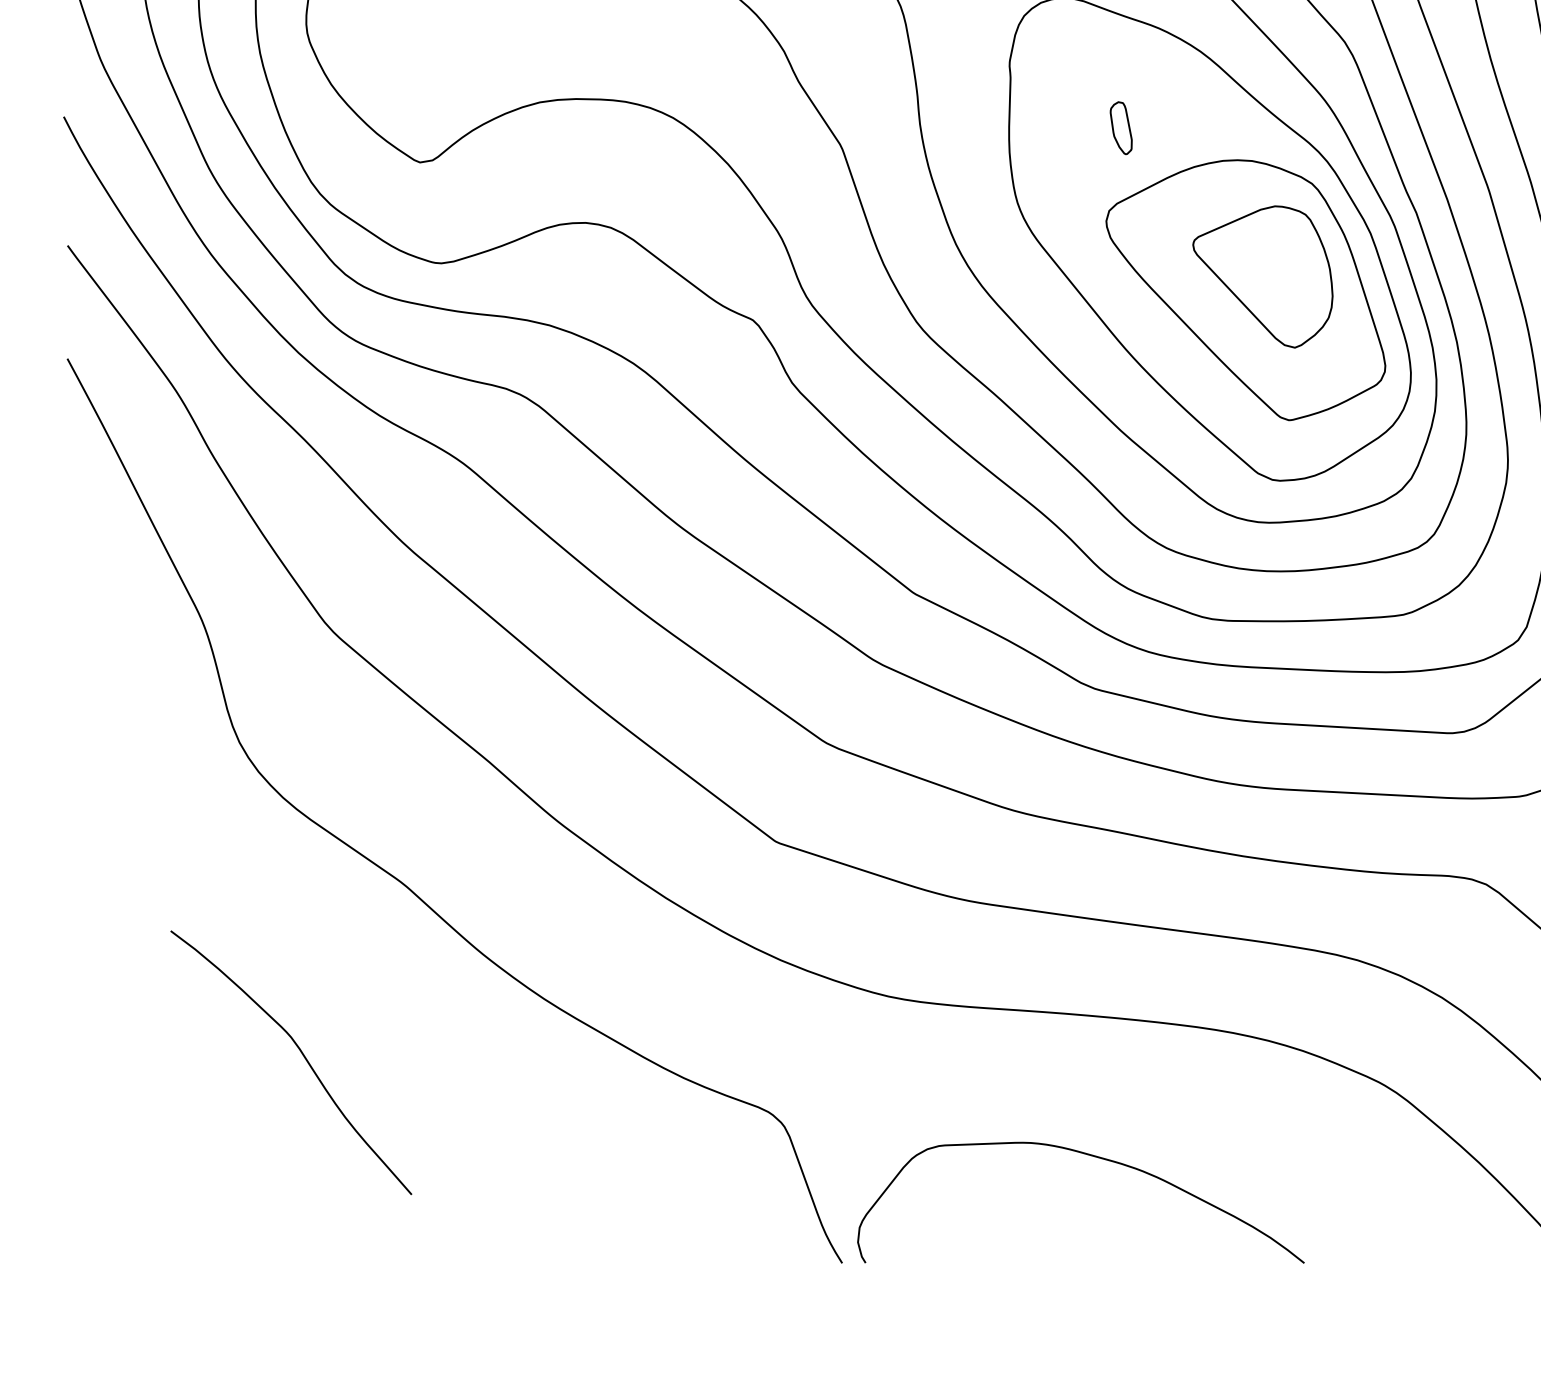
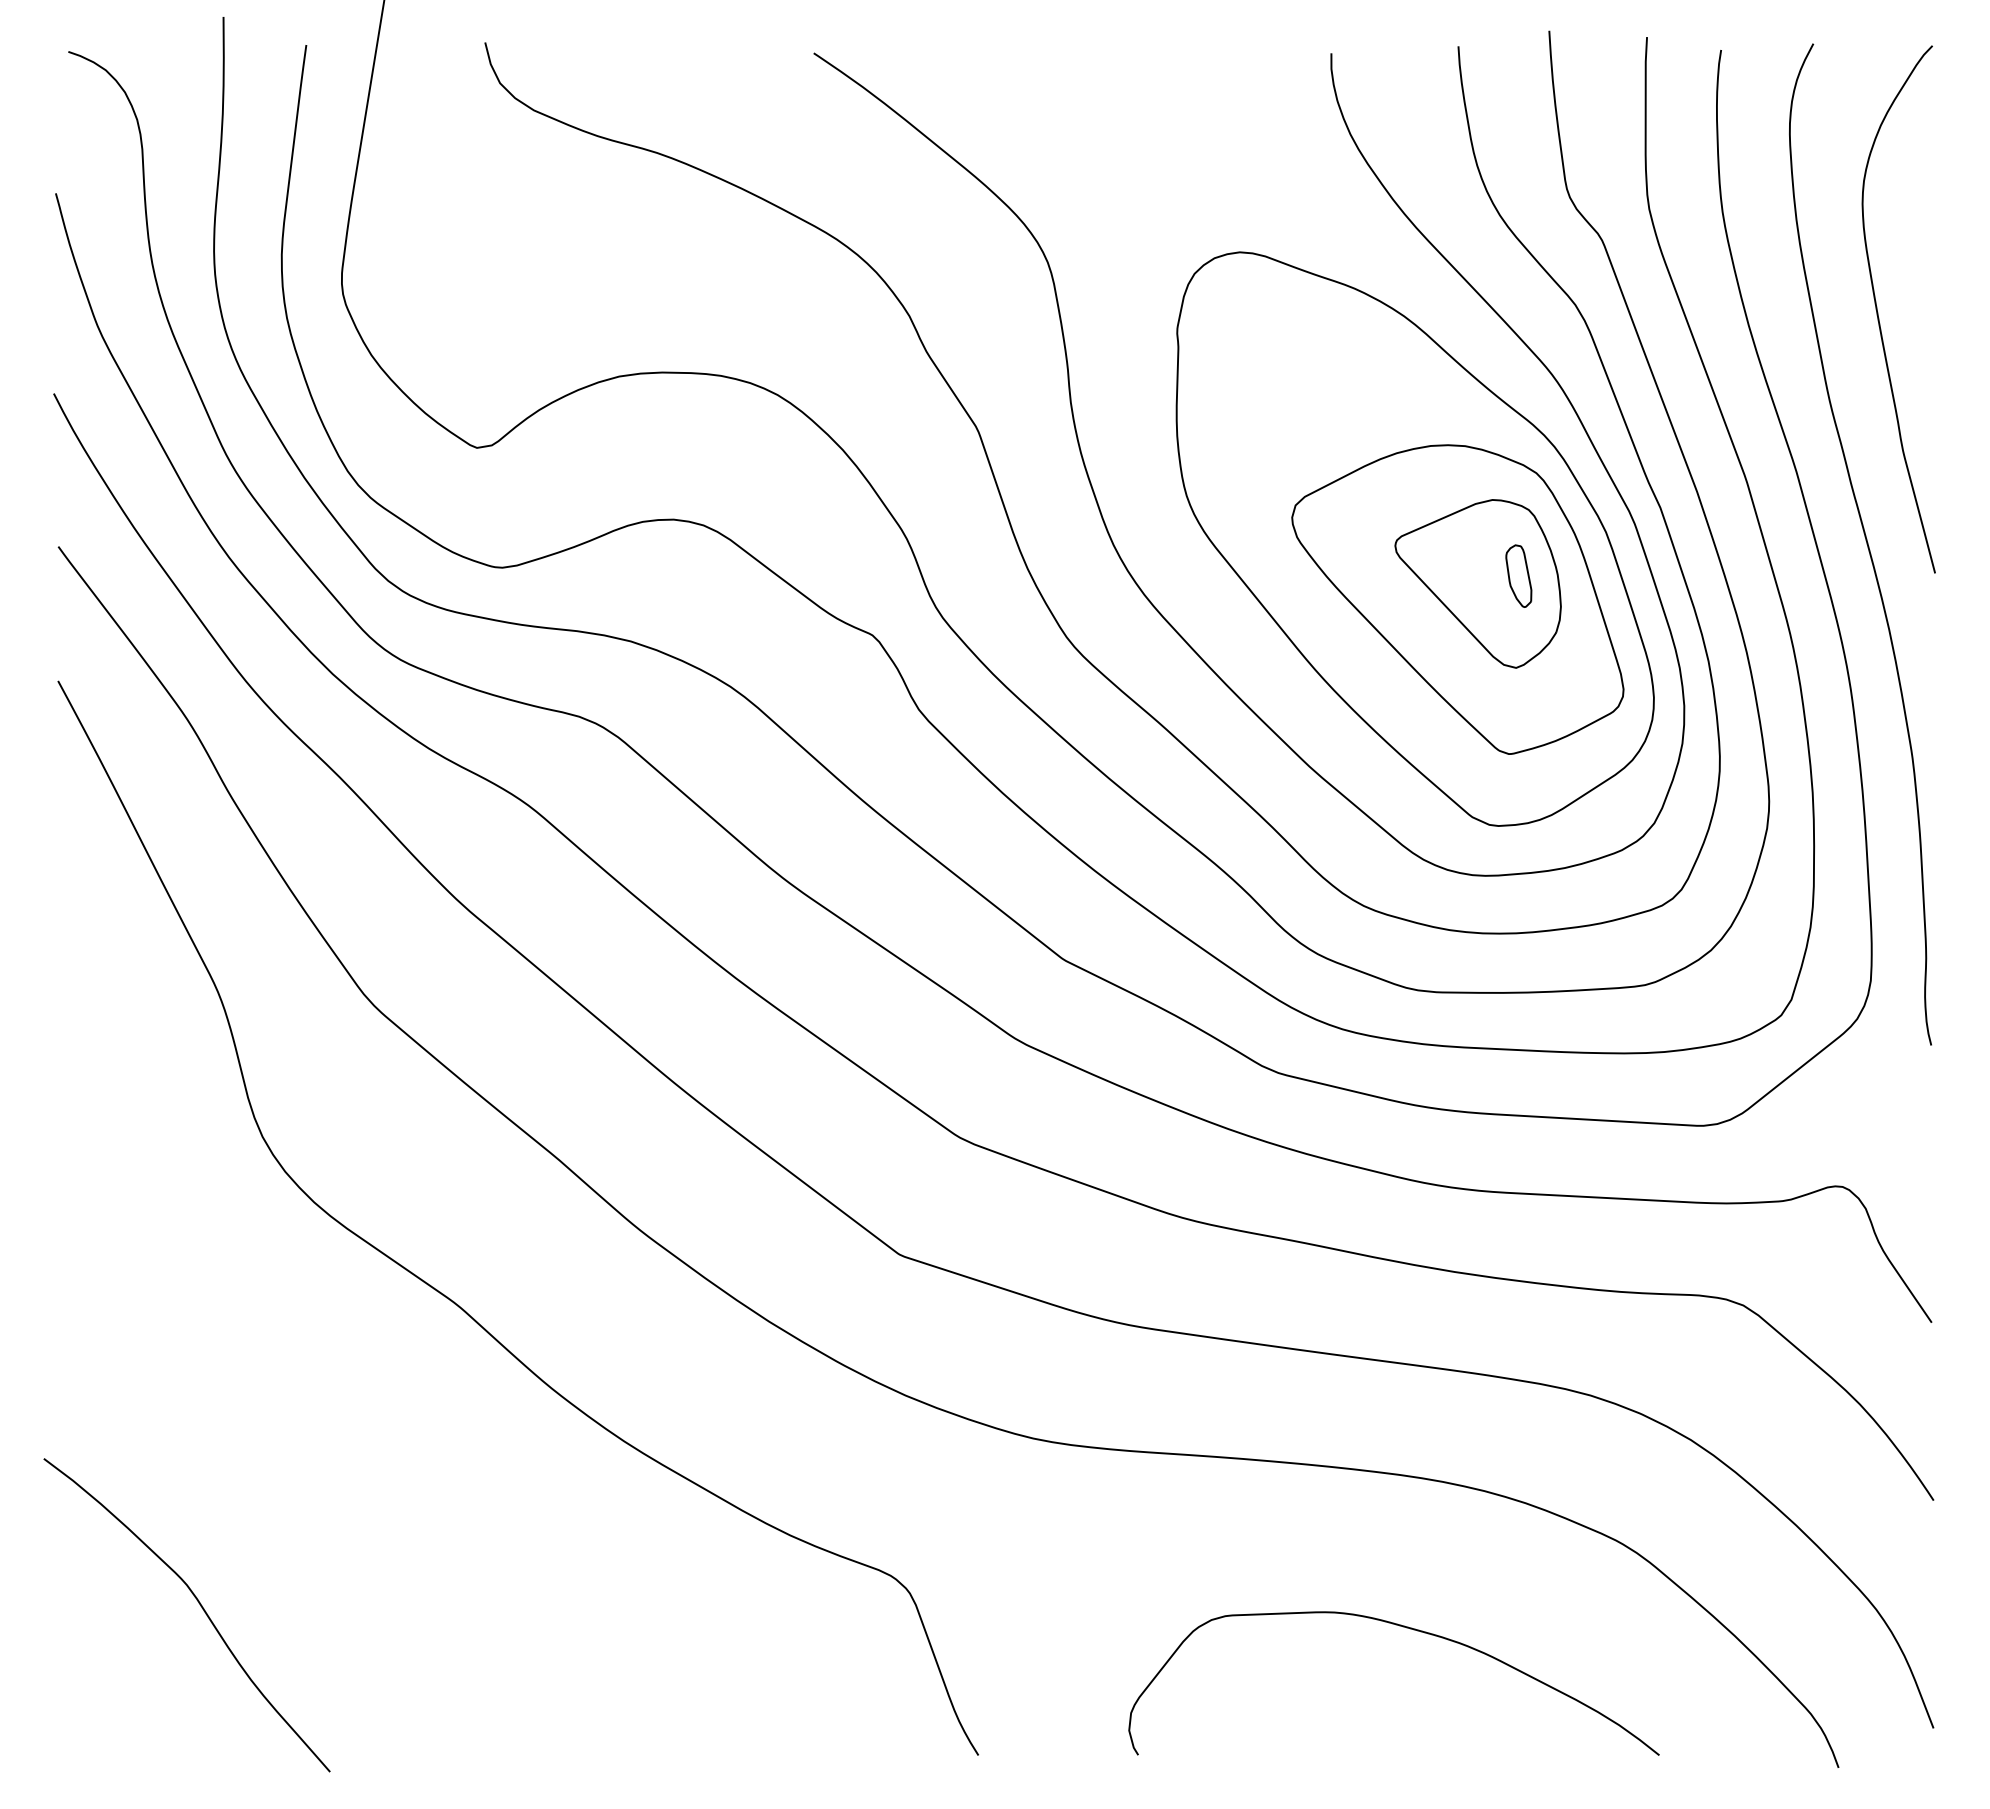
part: (1120, 127) -> (1518, 575), moved
curve: (302, 1055) -> (200, 1606), moved
curve: (1091, 1156) -> (1406, 1628), moved

